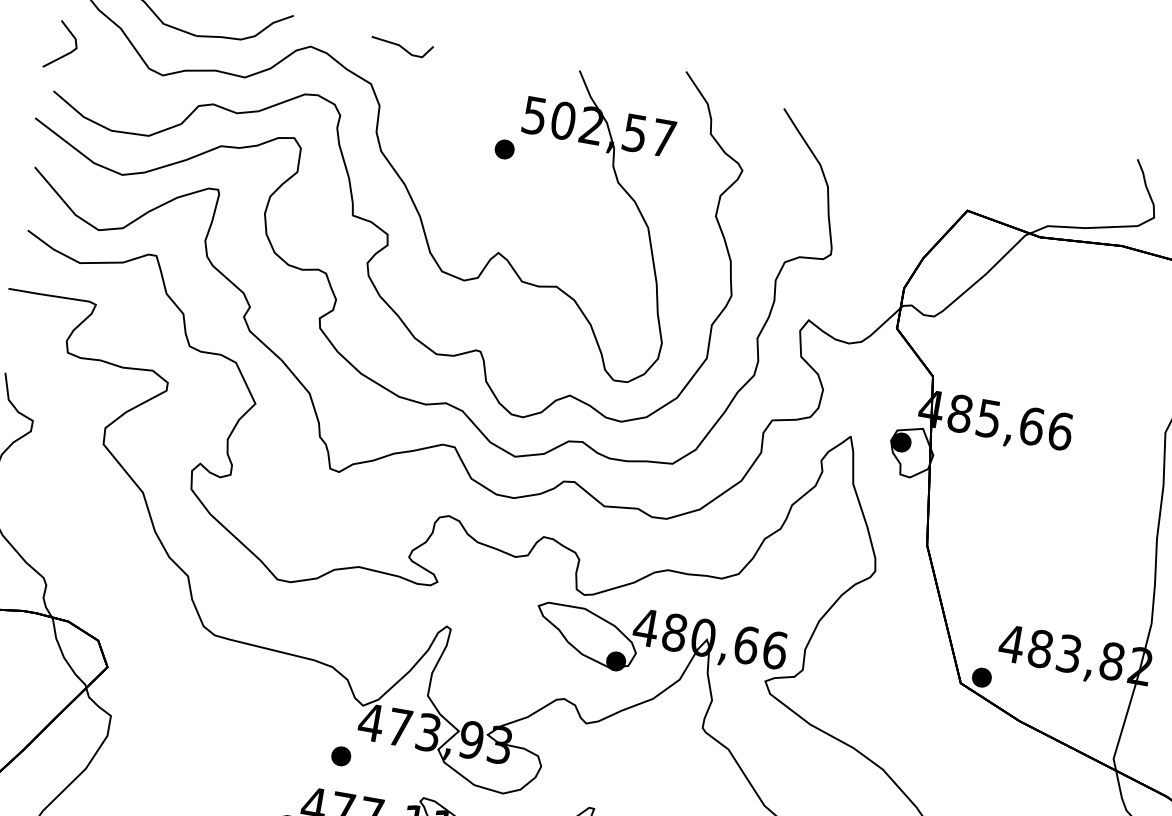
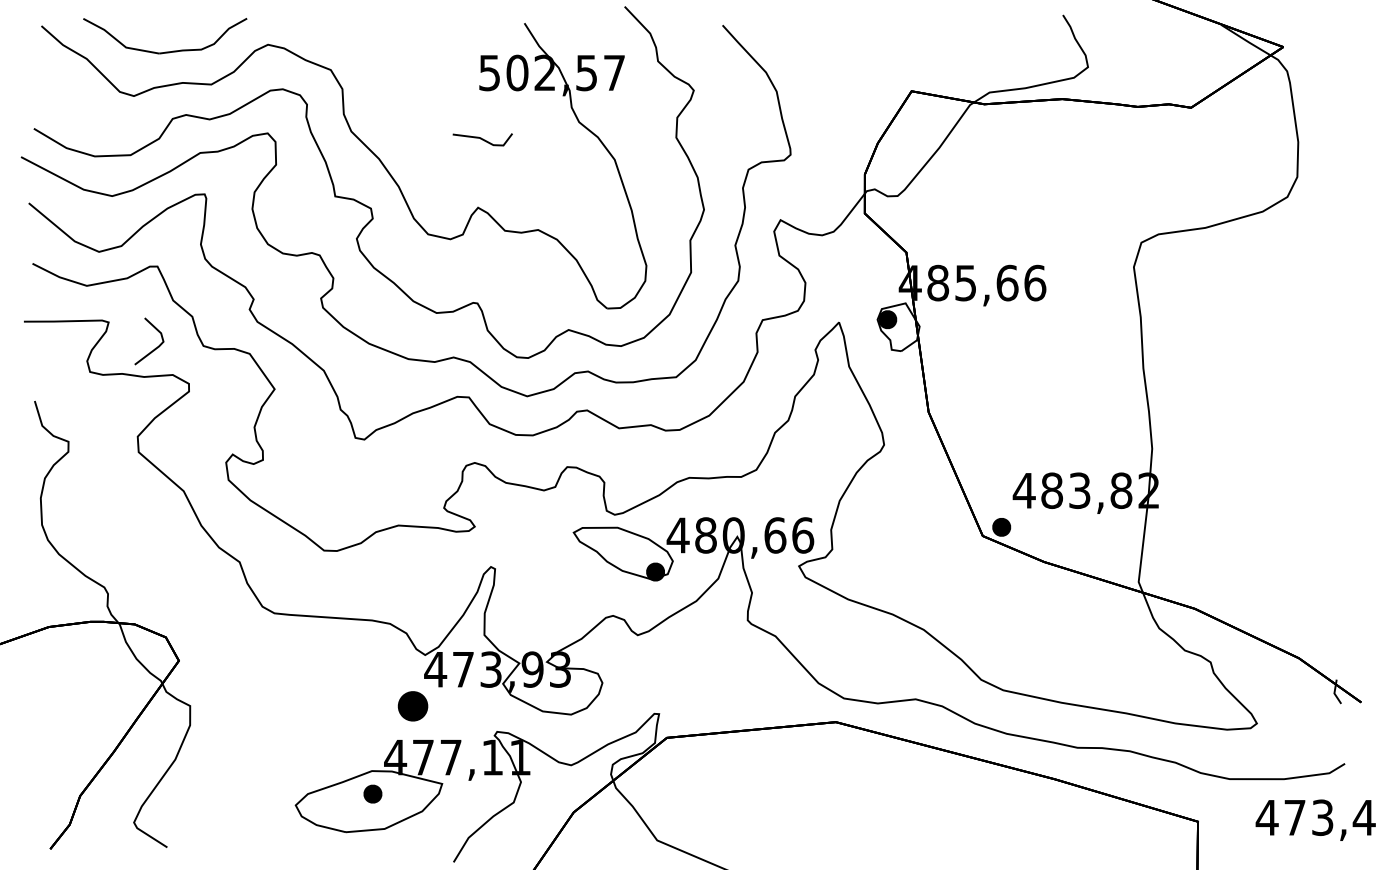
line: (401, 47) -> (482, 139), moved
line: (67, 52) -> (155, 347), moved
part: (504, 149) -> (466, 109), removed
part: (340, 755) -> (412, 705), size x1.6

